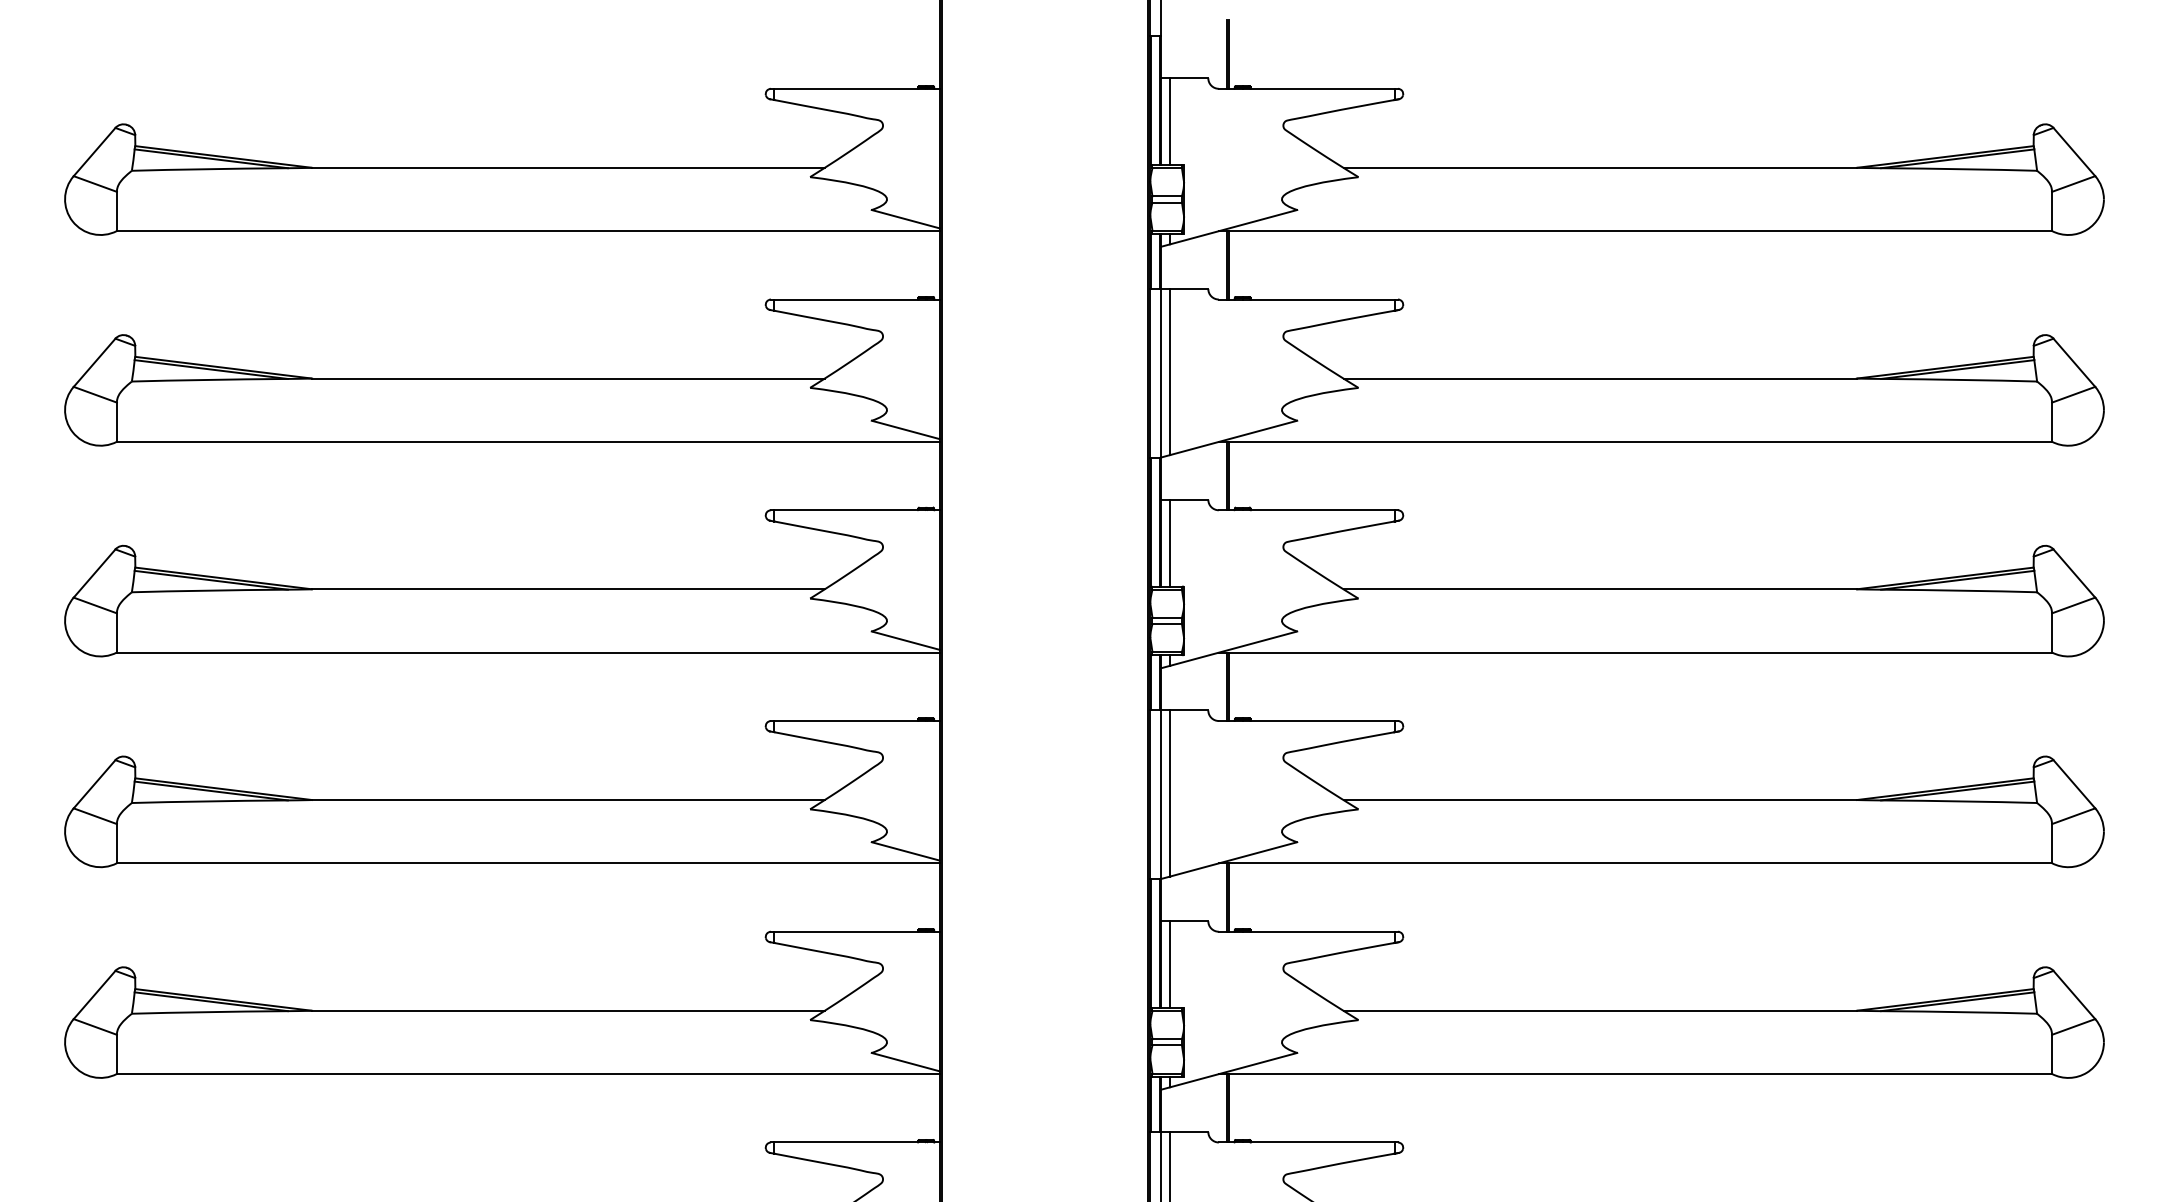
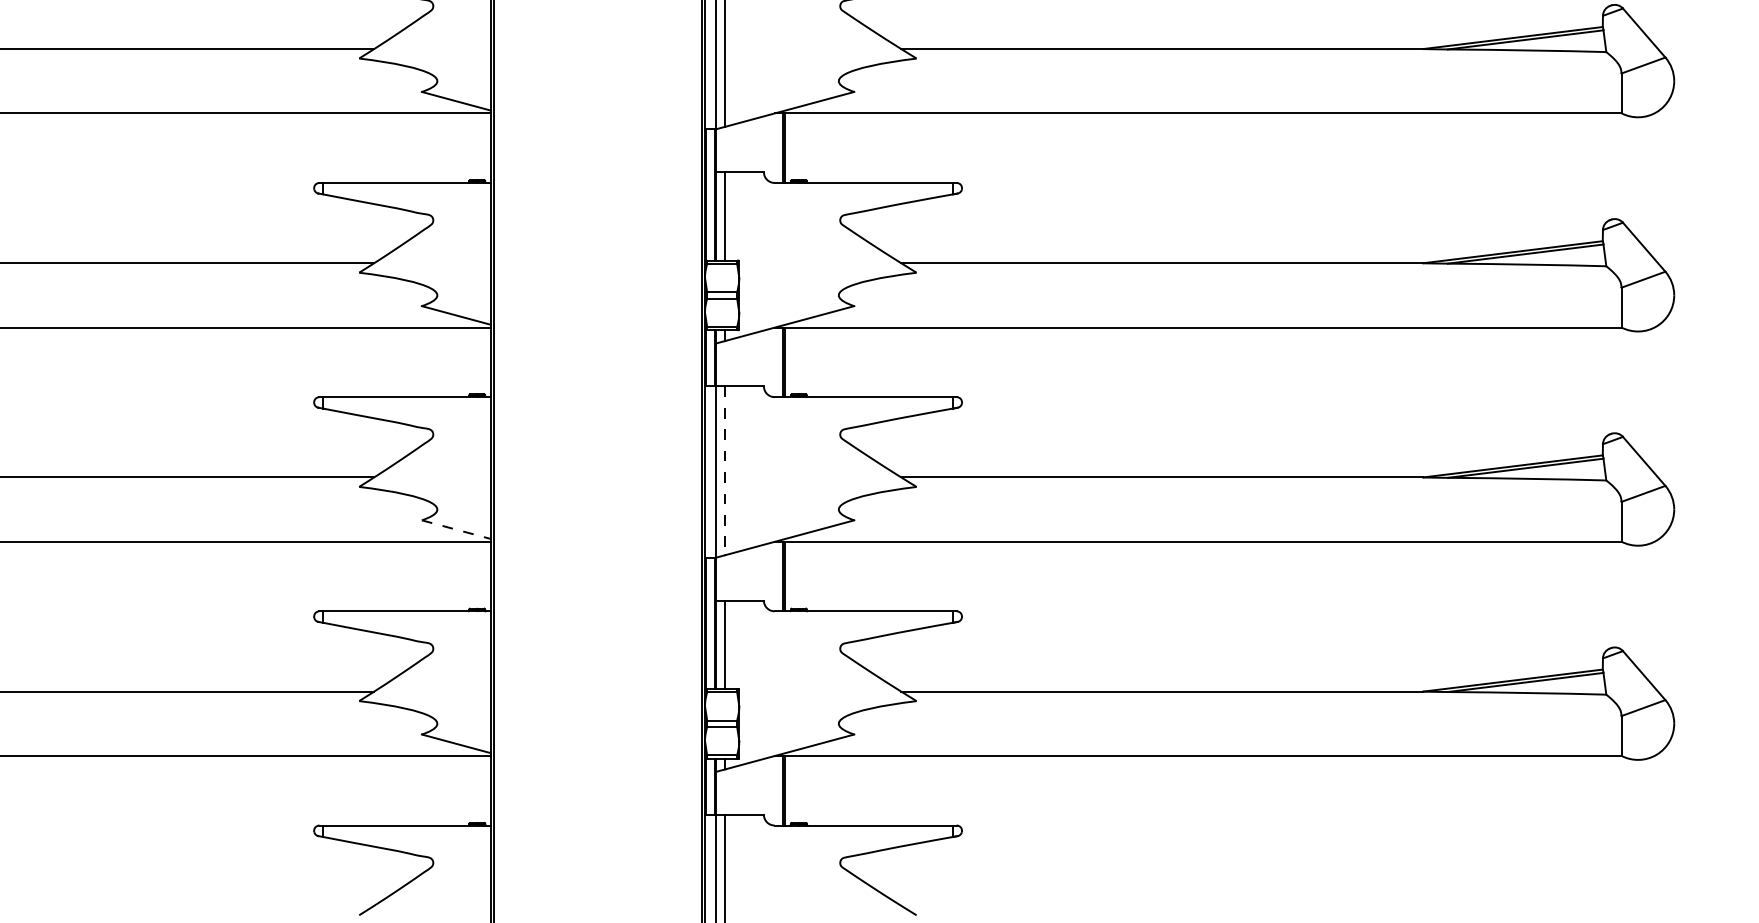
line: (1170, 794) -> (725, 471), solid -> dashed
line: (906, 851) -> (457, 529), solid -> dashed

